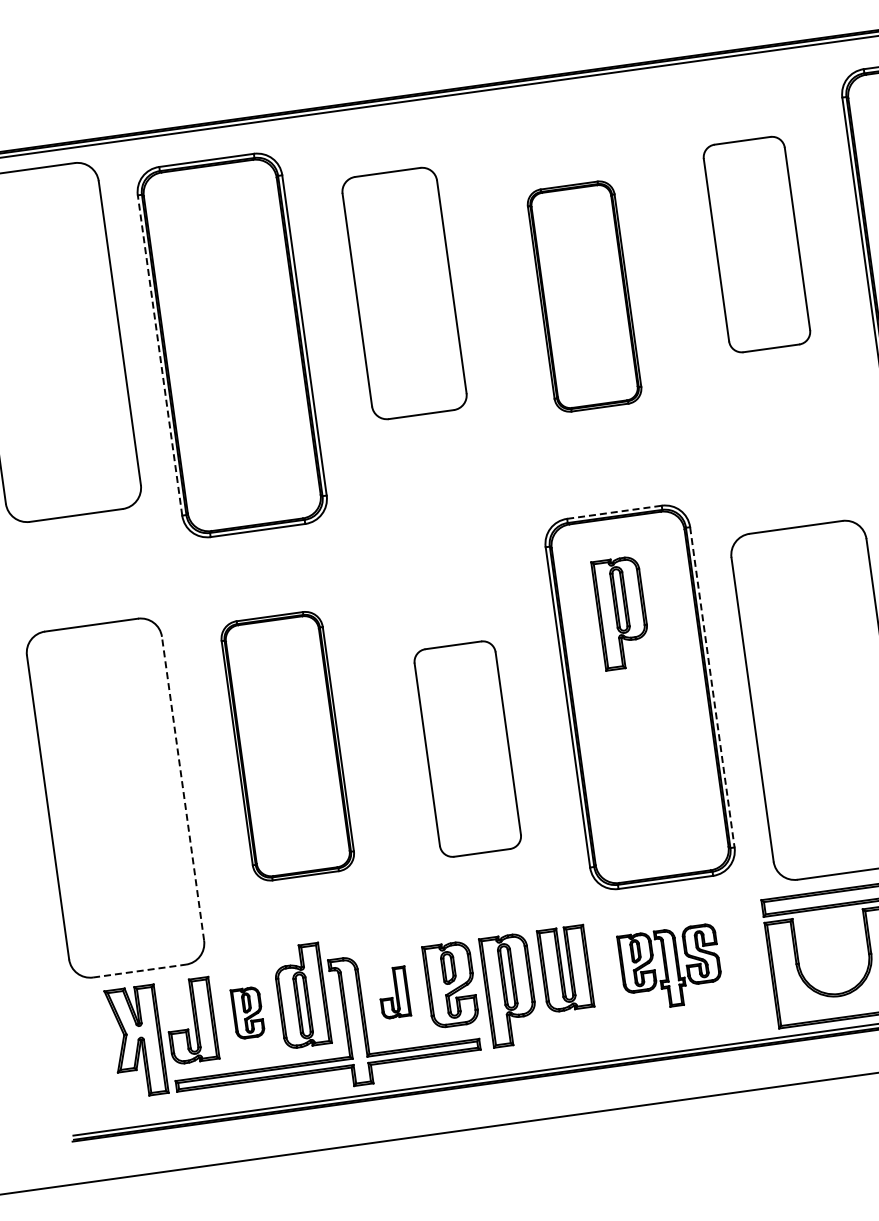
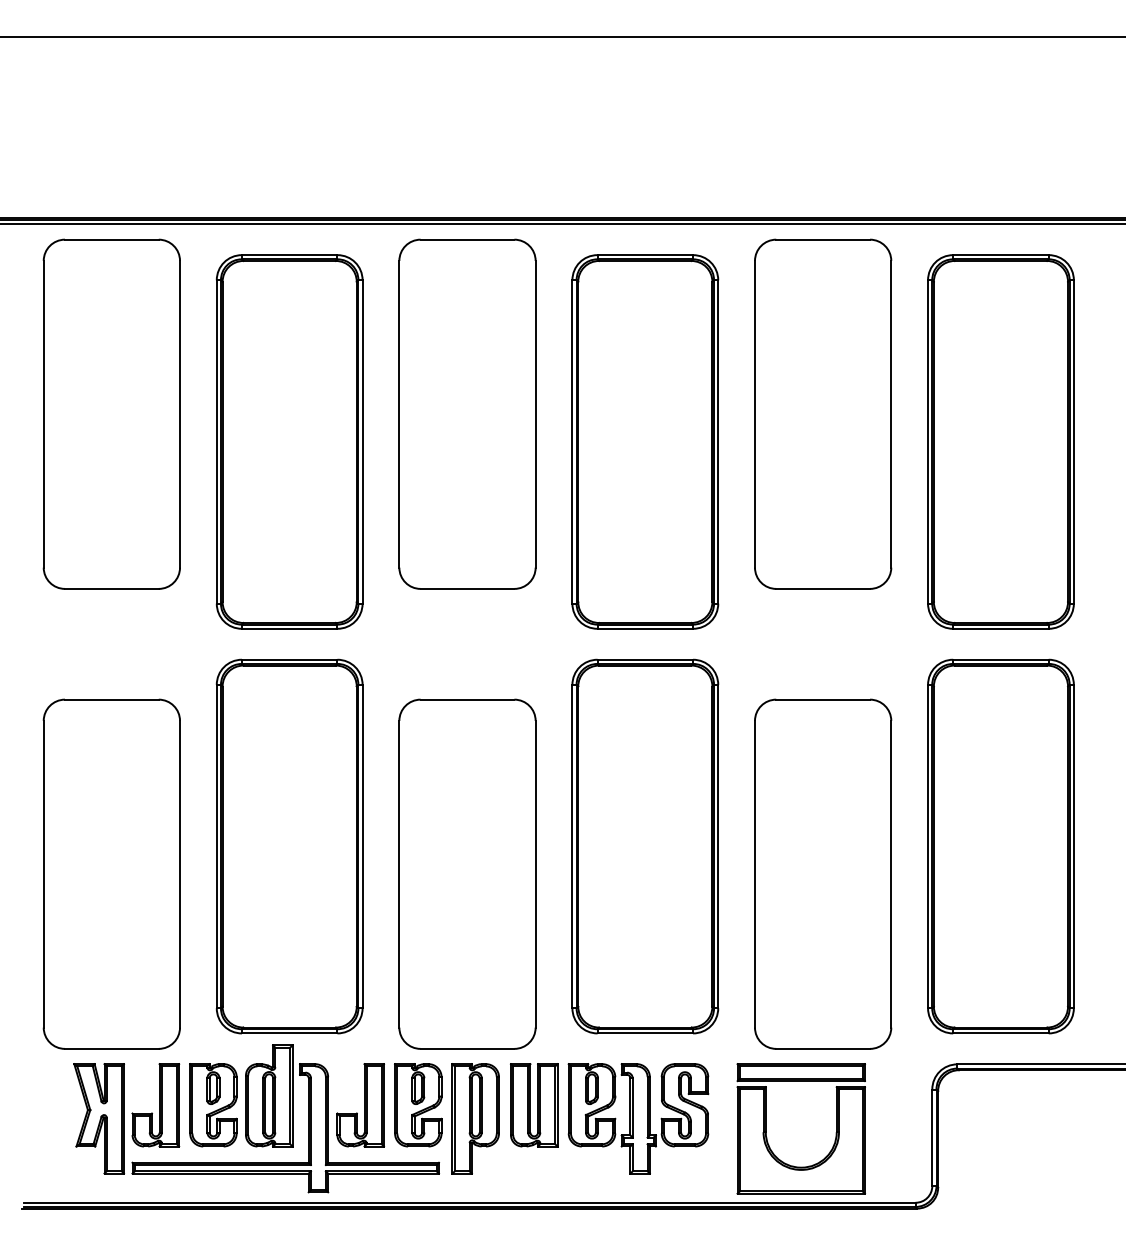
part: (757, 243) -> (823, 413), size x1.67
part: (404, 292) -> (467, 413), size x1.43
part: (584, 296) -> (645, 441), size x1.67
line: (159, 355) -> (216, 441), dashed -> solid
line: (614, 512) -> (645, 659), dashed -> solid
part: (621, 613) -> (638, 760), removed
line: (712, 687) -> (718, 846), dashed -> solid
part: (287, 746) -> (289, 846), size x1.43
part: (467, 748) -> (467, 873), size x1.67
line: (183, 787) -> (180, 873), dashed -> solid
part: (670, 967) -> (638, 1118), size x1.43
line: (139, 970) -> (111, 1048), dashed -> solid
part: (393, 992) -> (360, 1105), size x1.67
part: (247, 1013) -> (213, 1105), size x1.67

